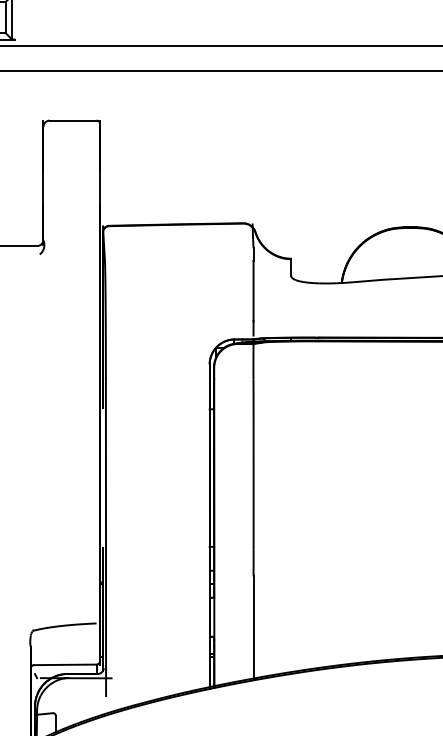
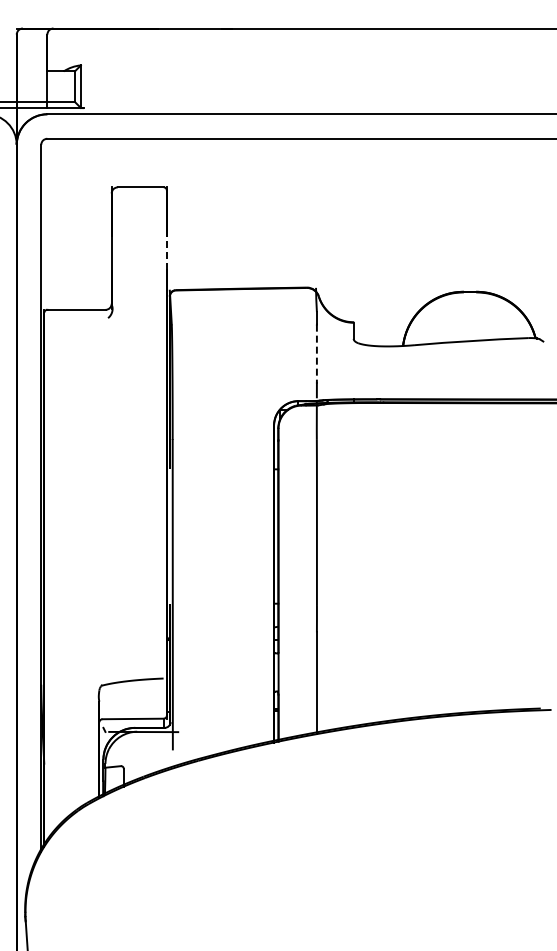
line: (99, 187) -> (166, 252), solid -> dashed
line: (253, 291) -> (316, 354), solid -> dashed

